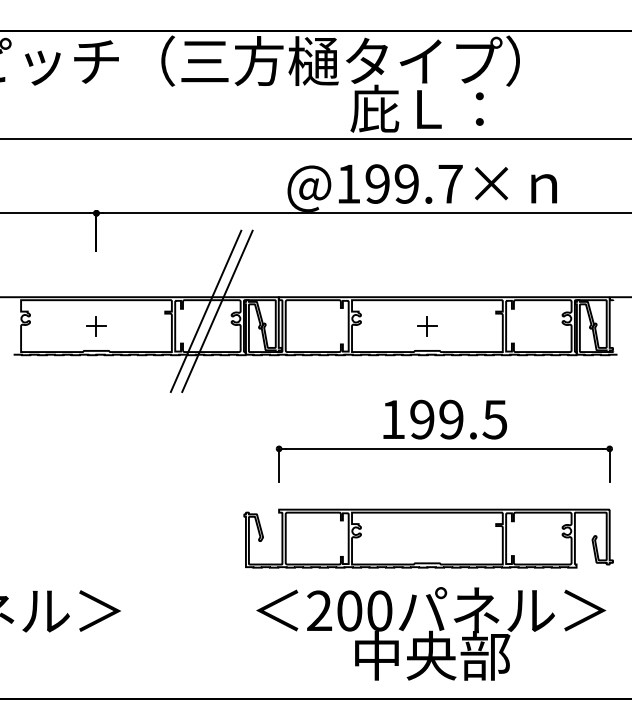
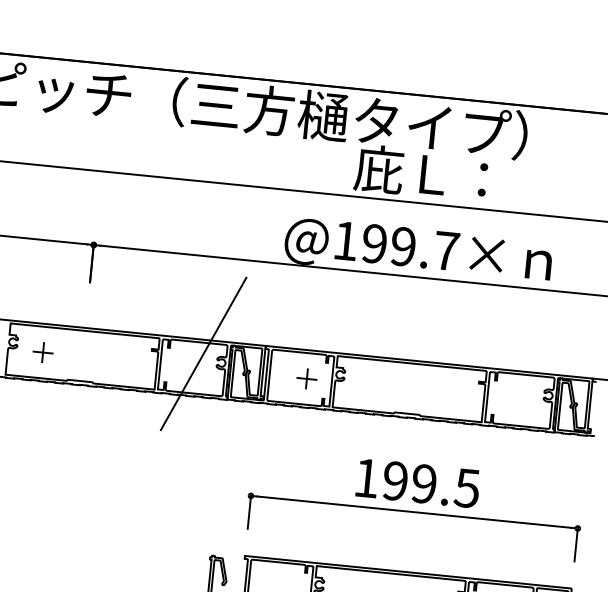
line: (205, 310) -> (191, 351), removed
part: (96, 326) -> (43, 352), moved
part: (427, 326) -> (306, 379), moved

